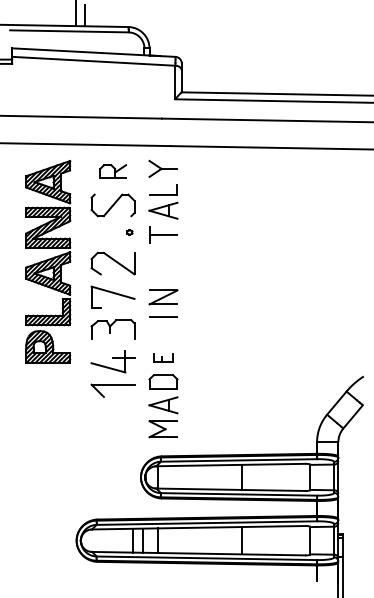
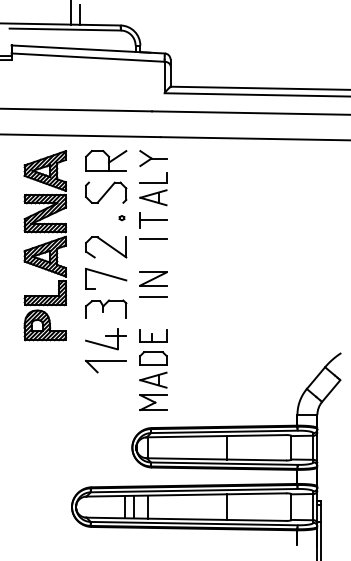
part: (113, 171) -> (106, 160), size x1.67
line: (163, 254) -> (153, 238), added
part: (163, 357) -> (153, 335), size x1.43

